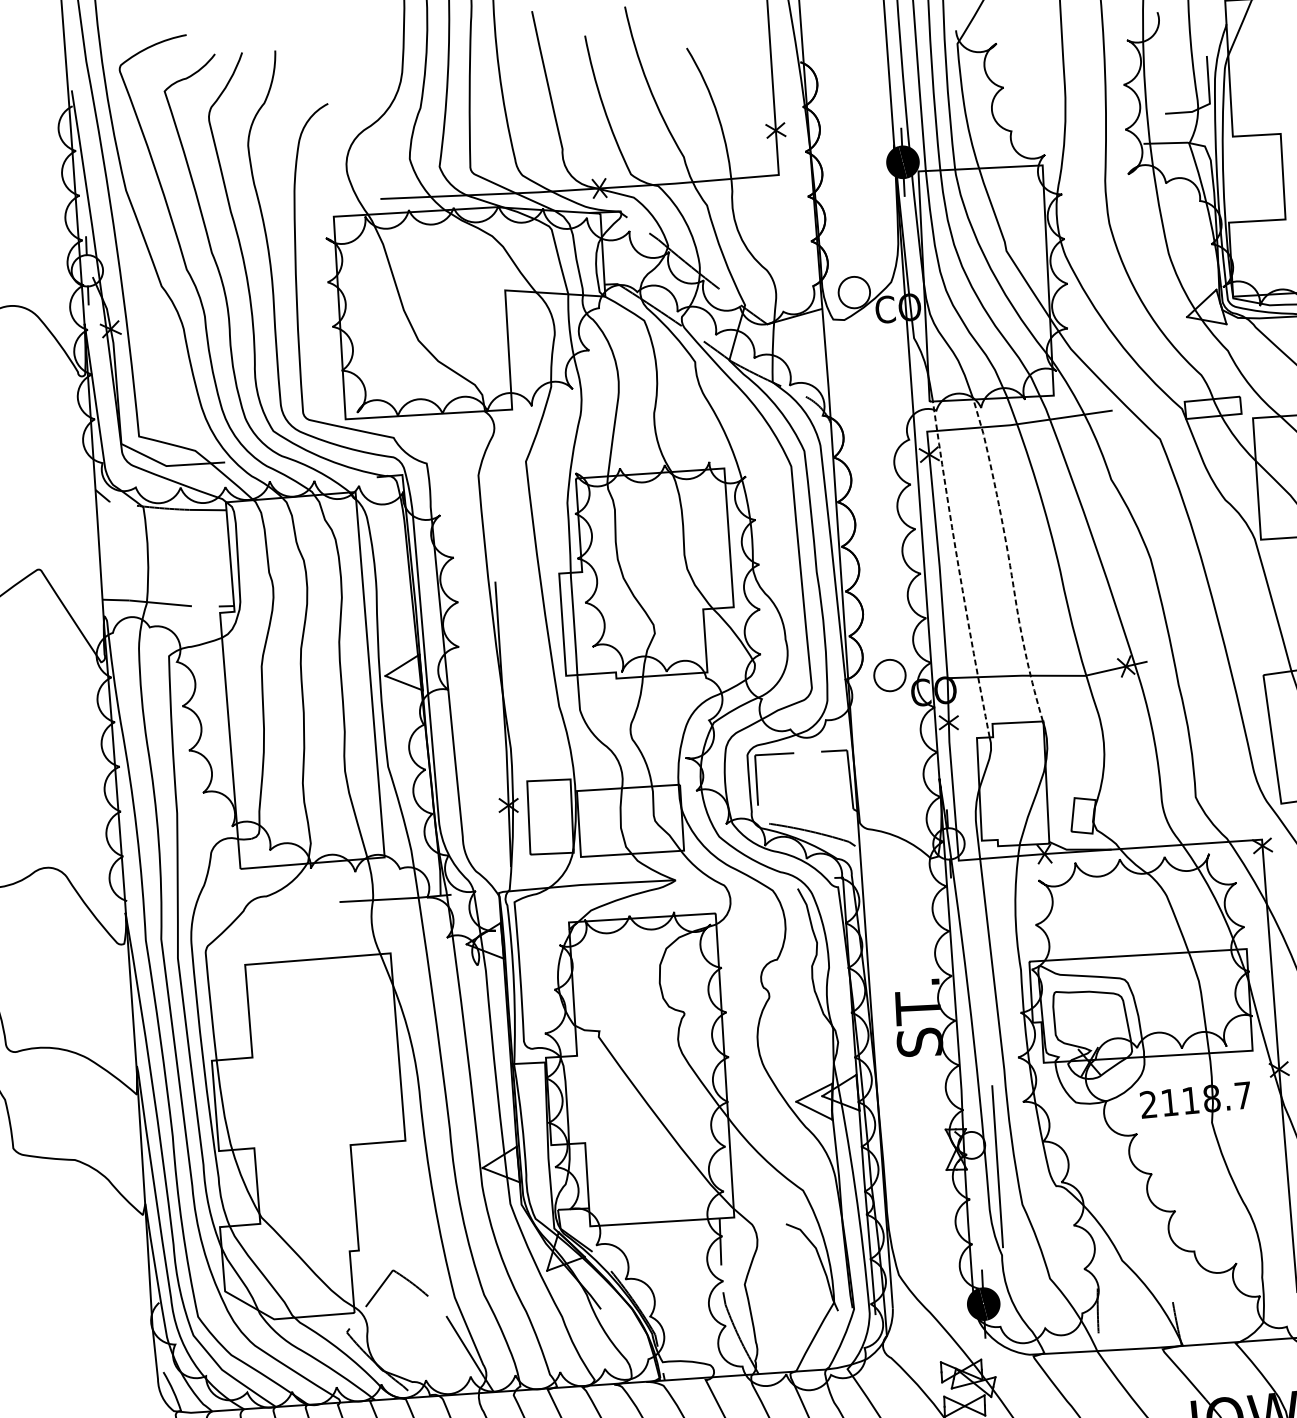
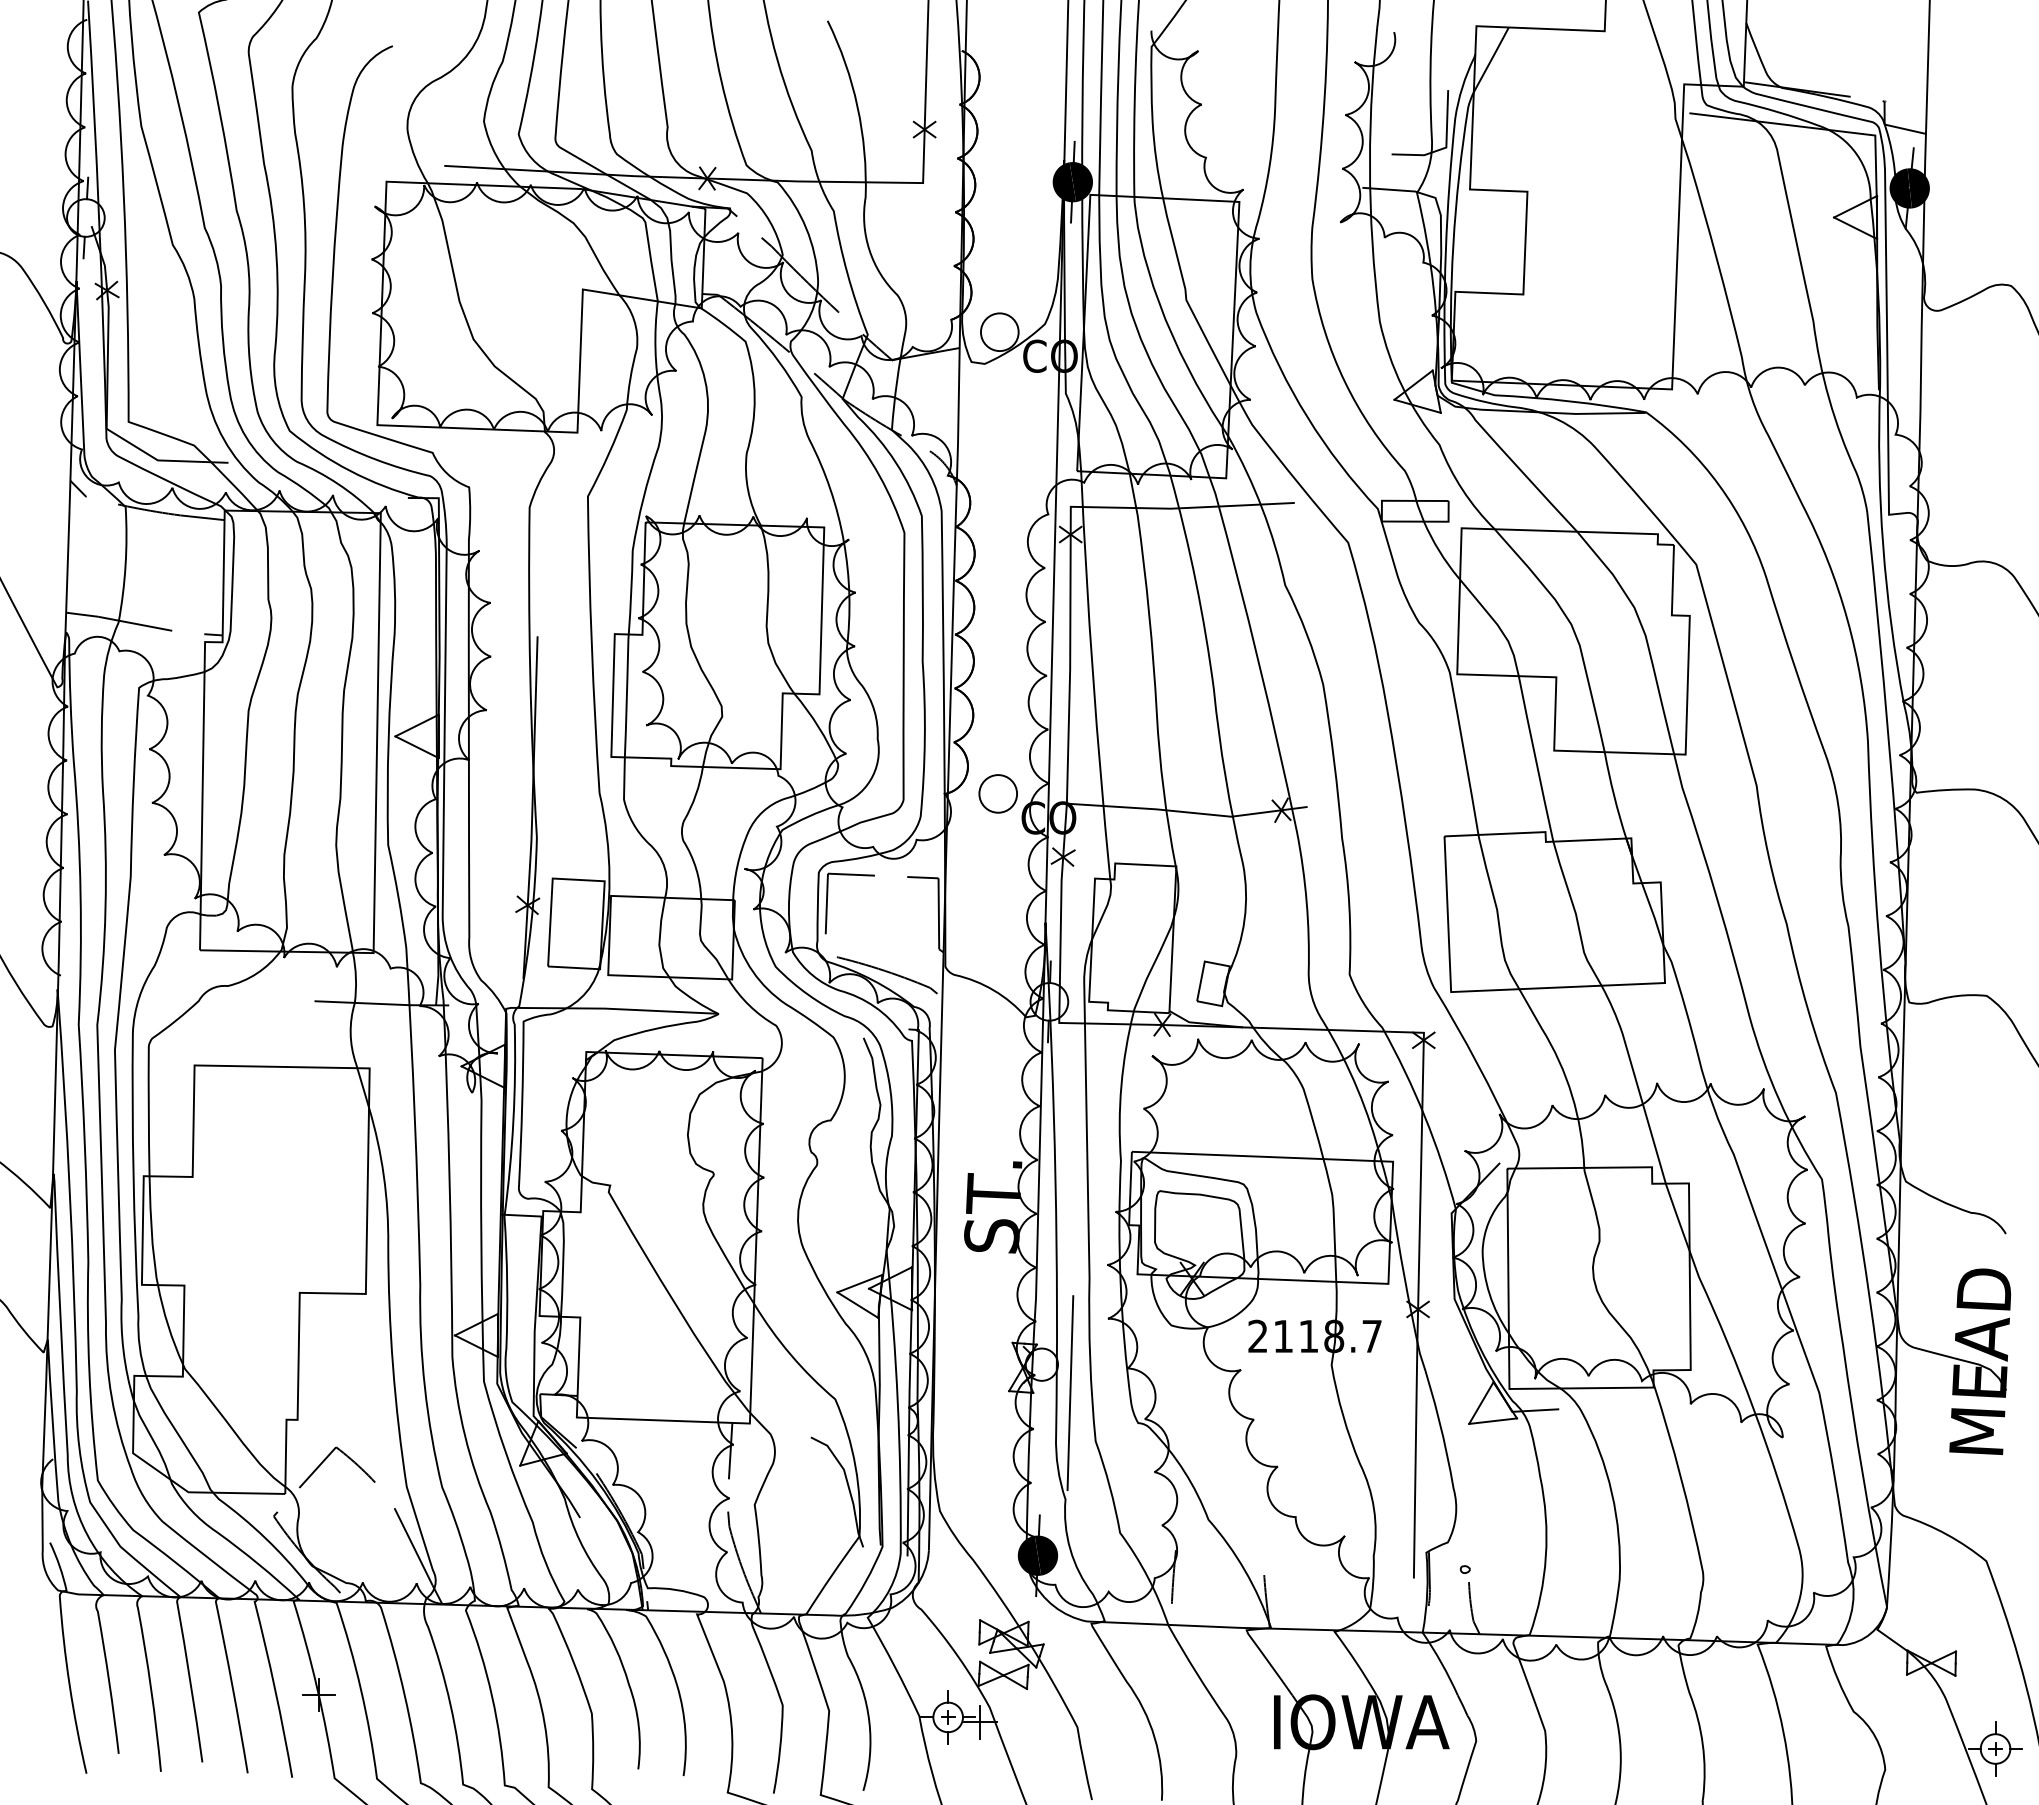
line: (1009, 563) -> (1154, 673), dashed -> solid
line: (959, 569) -> (1093, 675), dashed -> solid

